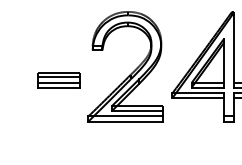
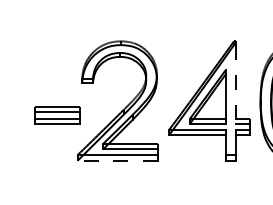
line: (234, 51) -> (236, 84), solid -> dashed
part: (58, 79) -> (57, 115), moved
line: (125, 121) -> (117, 160), solid -> dashed

